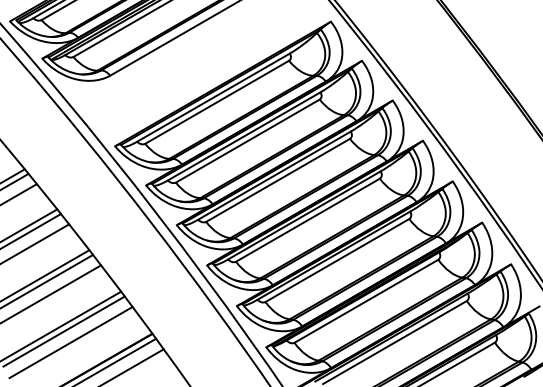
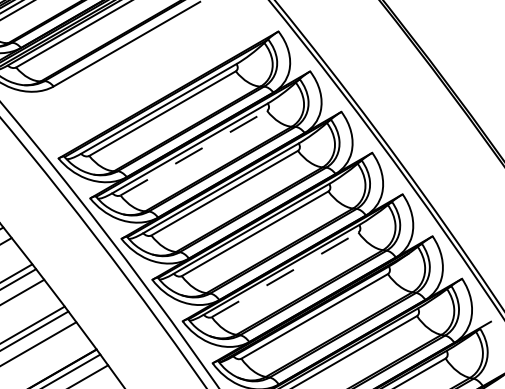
line: (248, 140) -> (194, 152), solid -> dashed
line: (337, 260) -> (285, 274), solid -> dashed

